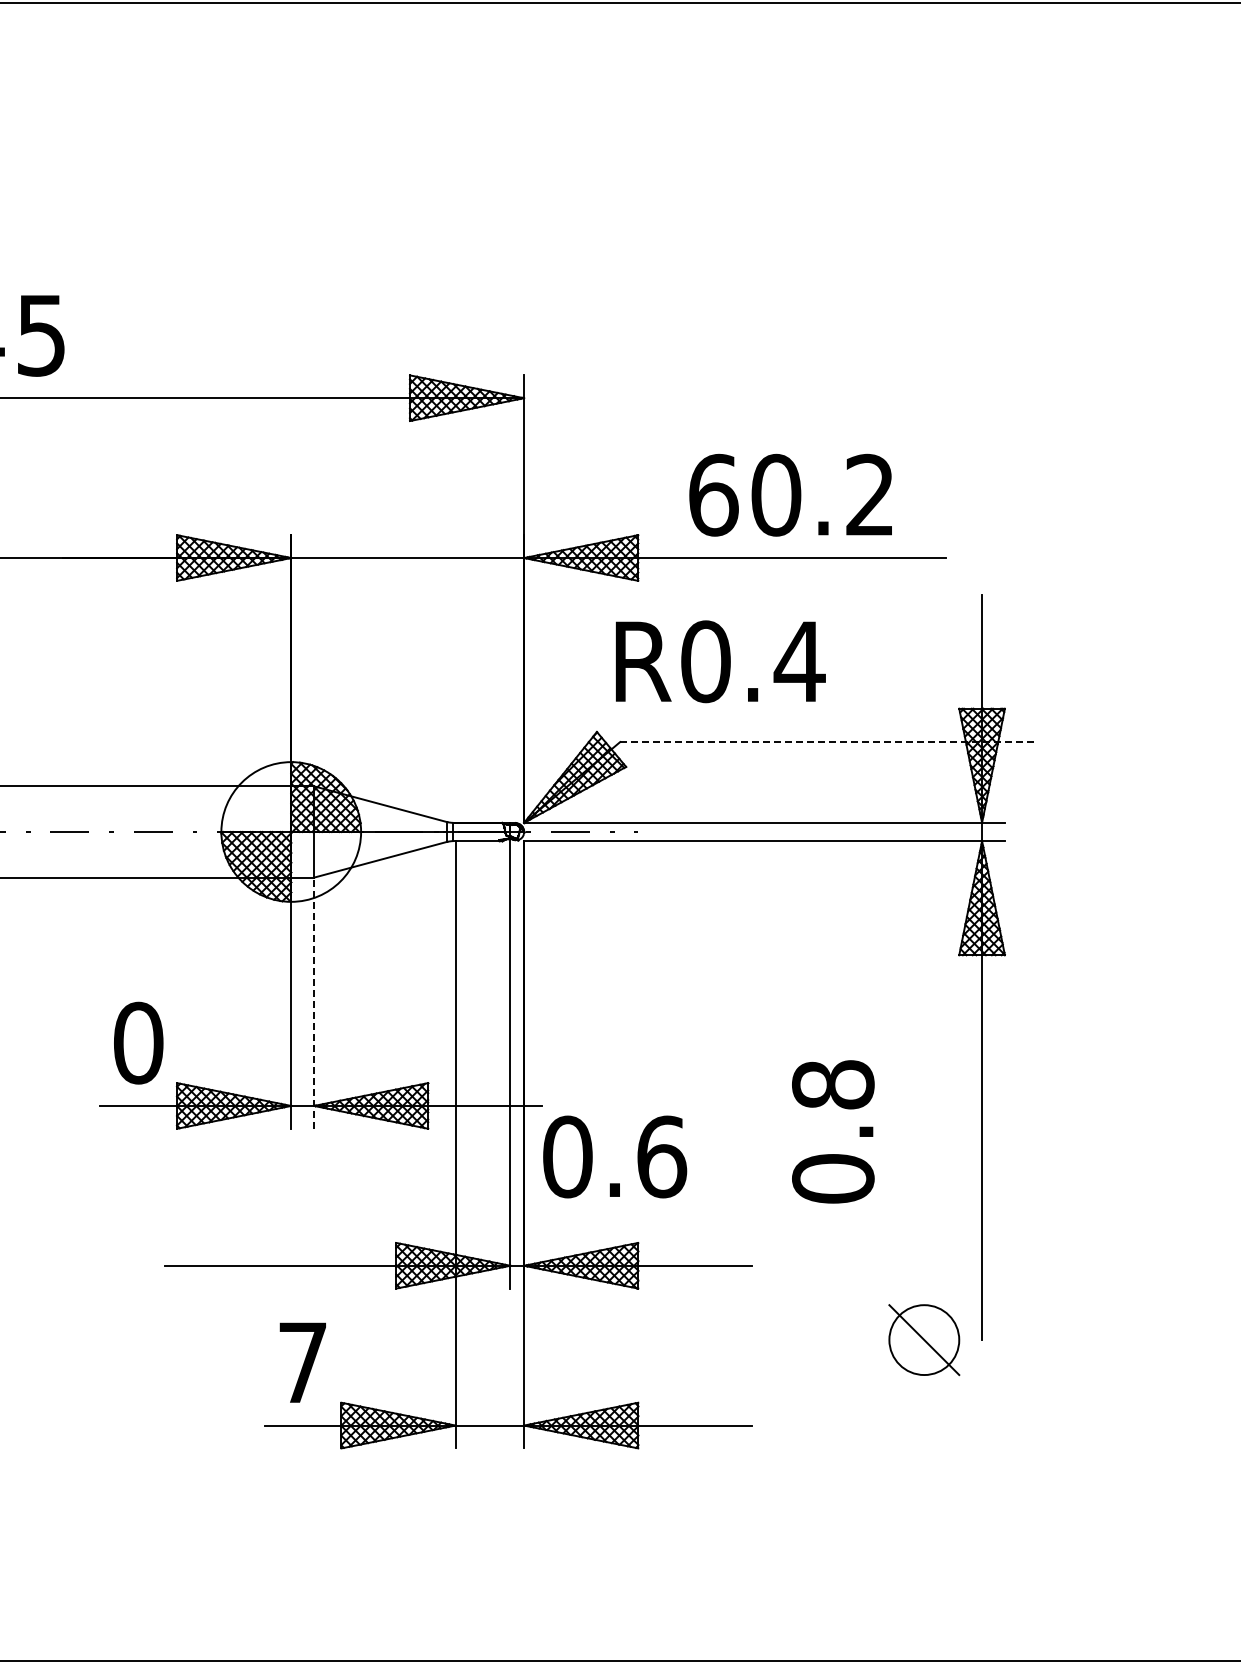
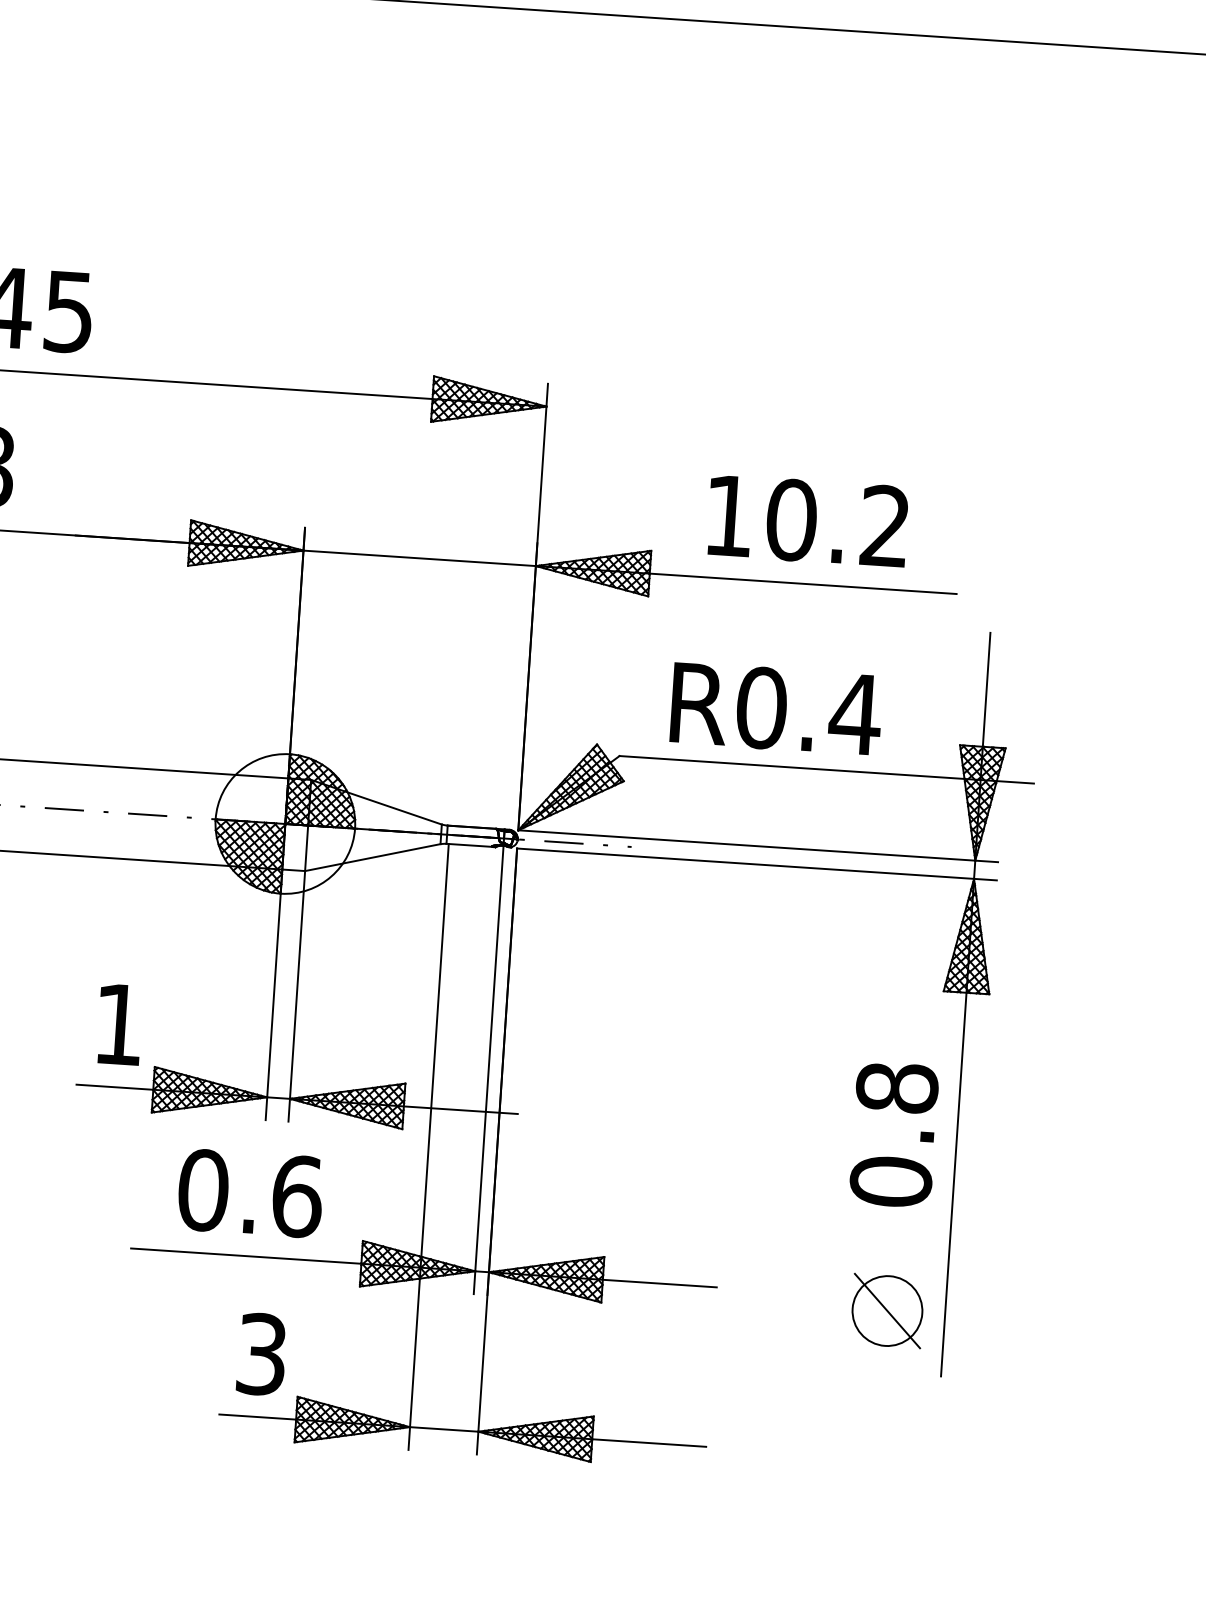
text: (713, 494) -> (729, 515), 60.2 -> 10.2
text: (720, 661) -> (776, 708), moved
line: (827, 742) -> (826, 770), dashed -> solid
line: (314, 1003) -> (297, 996), dashed -> solid
text: (138, 1042) -> (118, 1023), 0 -> 1
text: (833, 1131) -> (894, 1134), moved
text: (615, 1156) -> (251, 1193), moved
part: (924, 1340) -> (887, 1311), moved
text: (302, 1362) -> (261, 1354), 7 -> 3

